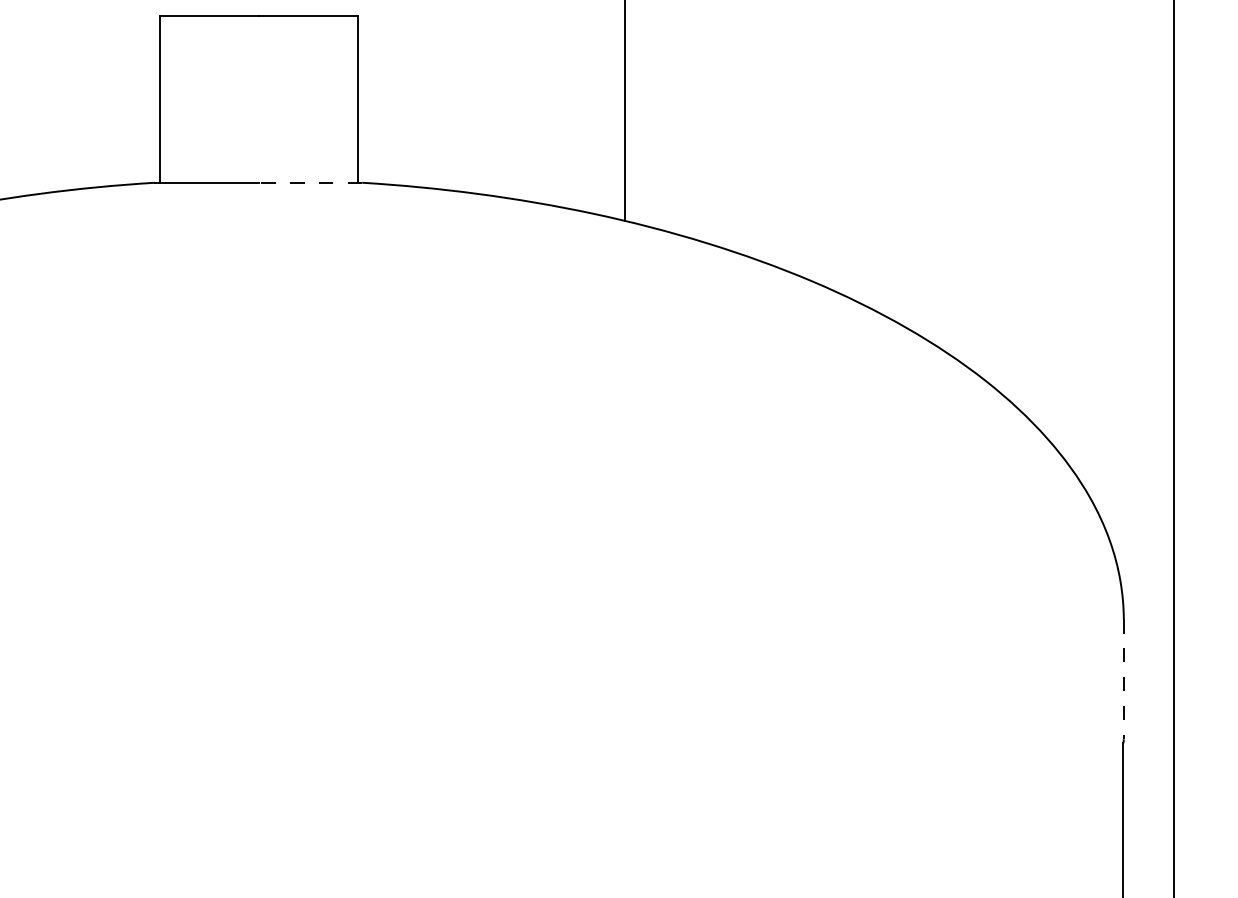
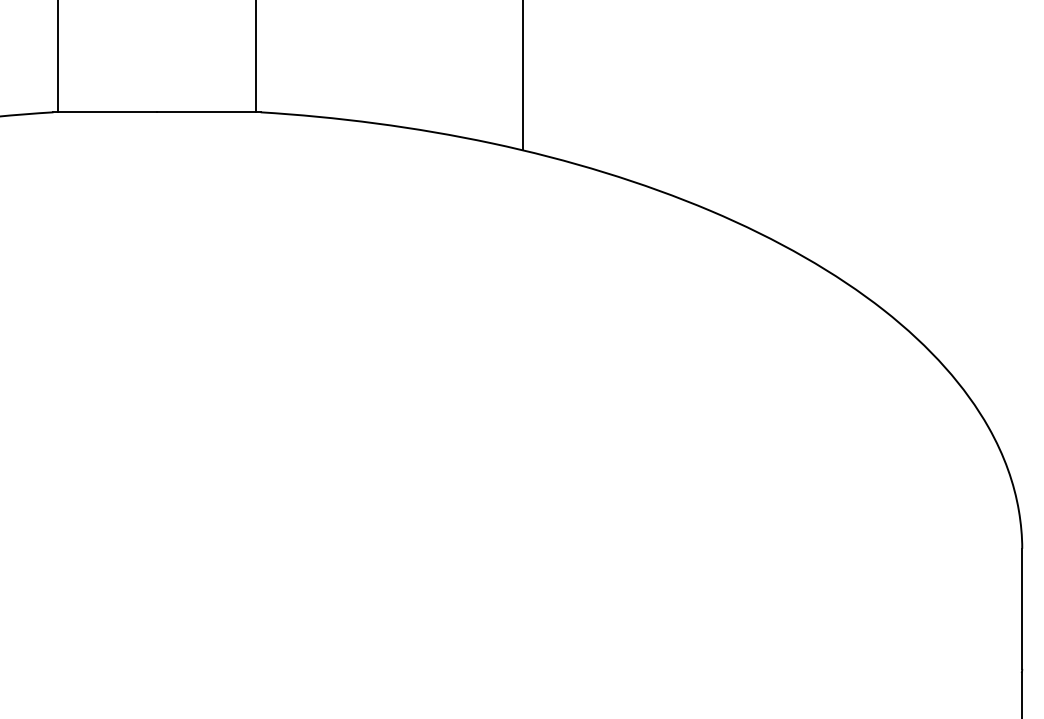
line: (310, 182) -> (208, 112), dashed -> solid
line: (1123, 679) -> (1021, 609), dashed -> solid

